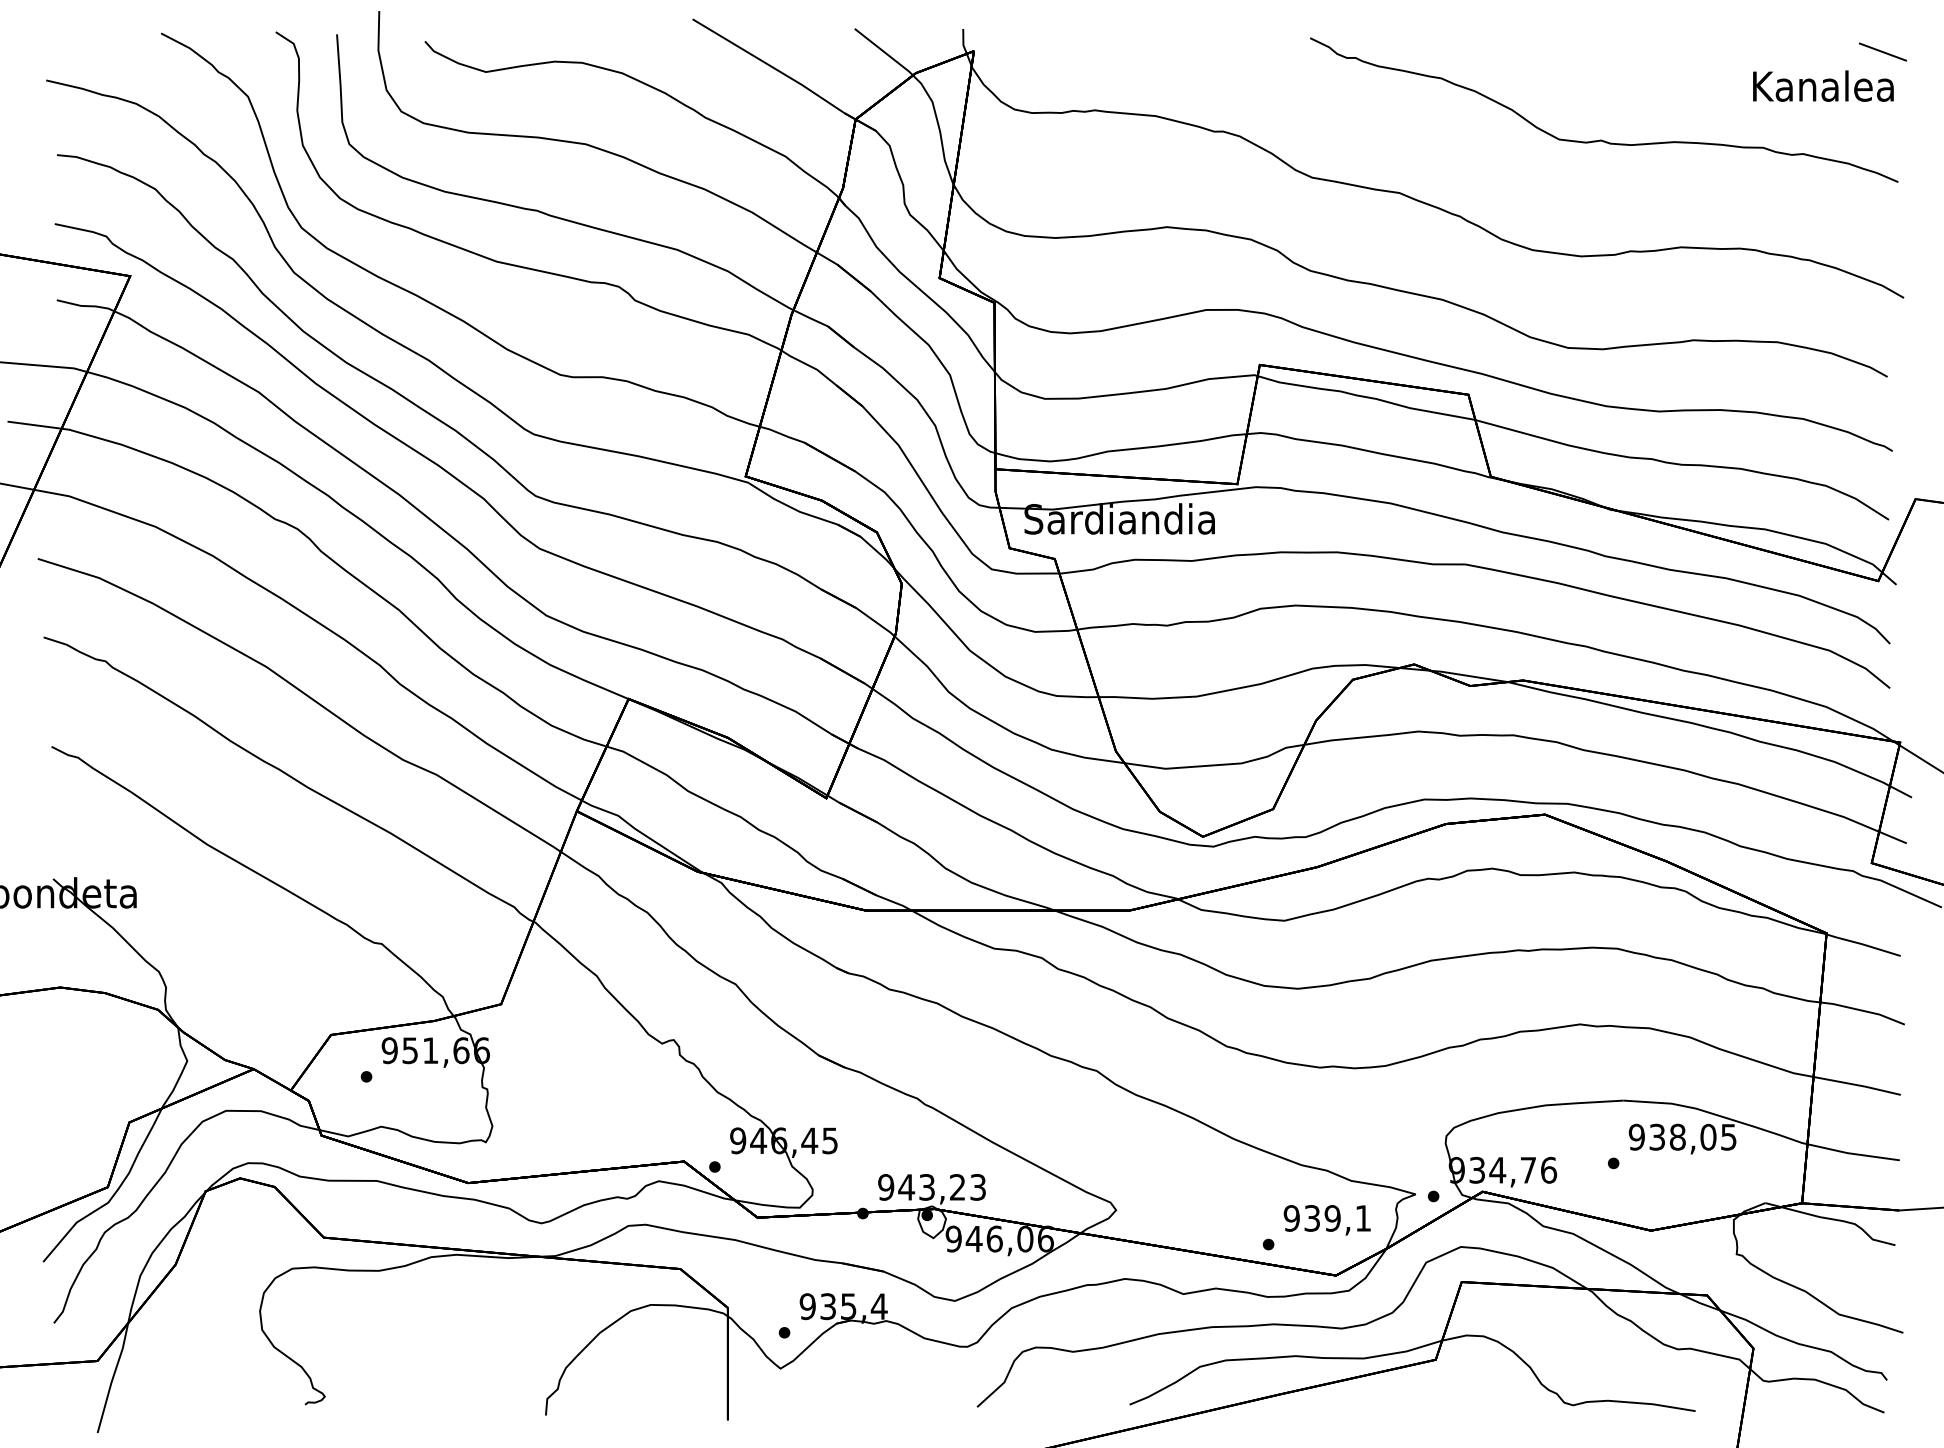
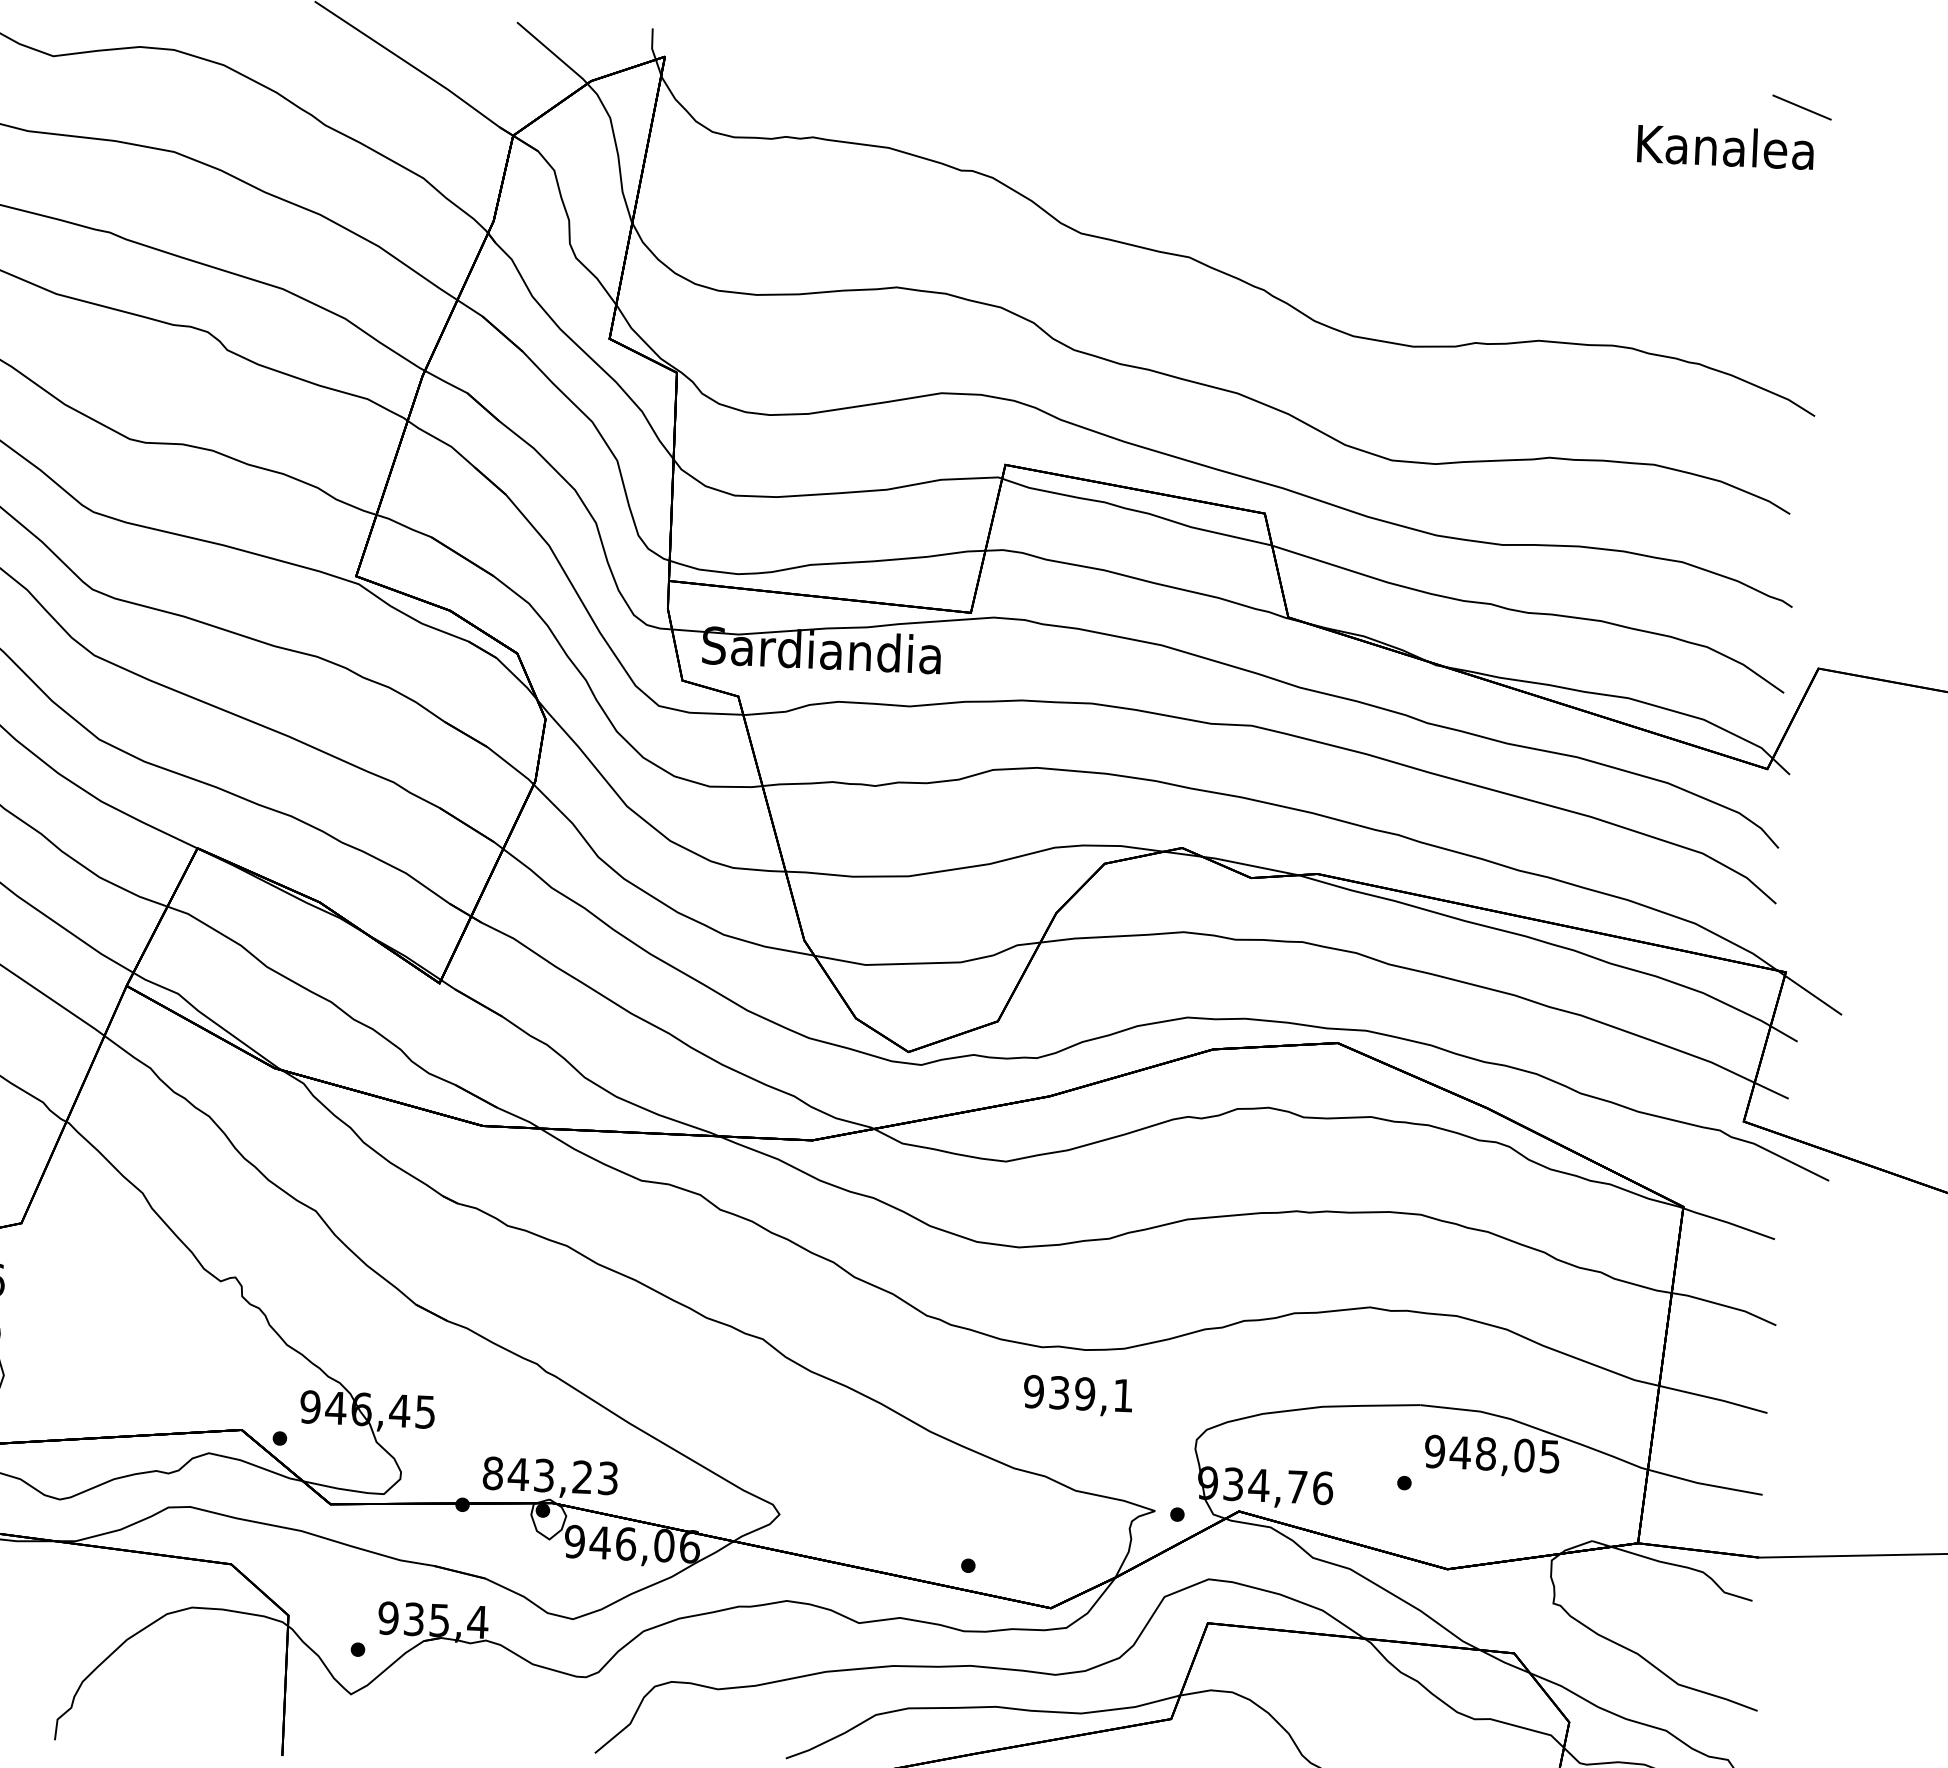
curve: (1601, 139) -> (1445, 201), removed
text: (1656, 1136) -> (1459, 1451), 938,05 -> 948,05
text: (886, 1187) -> (493, 1473), 943,23 -> 843,23
text: (1326, 1220) -> (1077, 1396), moved

